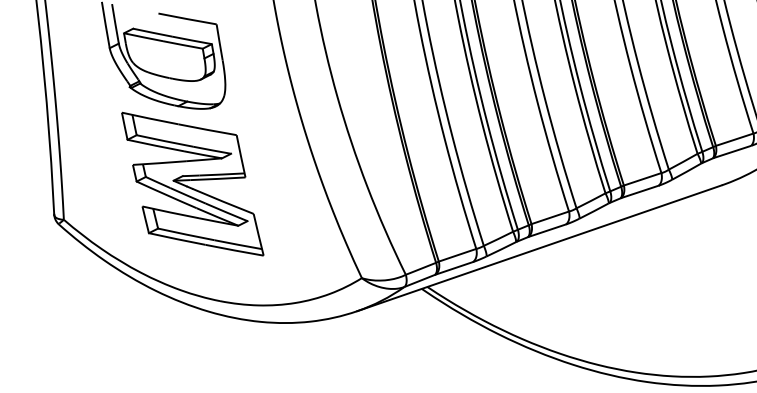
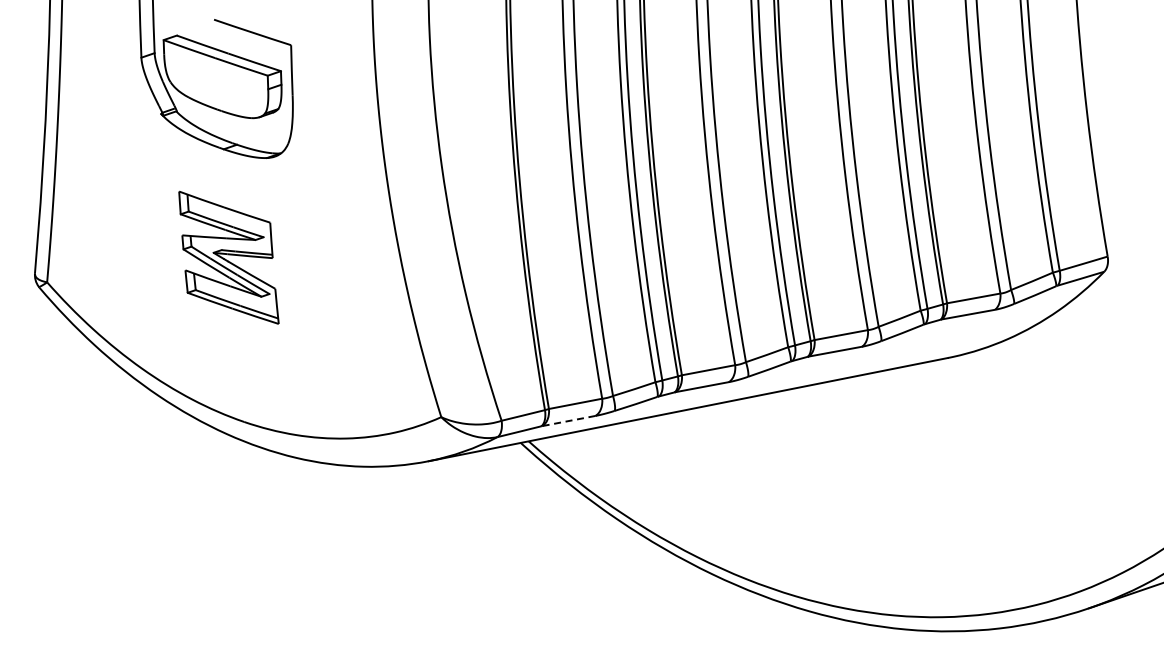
part: (192, 183) -> (228, 257), size x0.6
line: (454, 268) -> (568, 421), solid -> dashed

